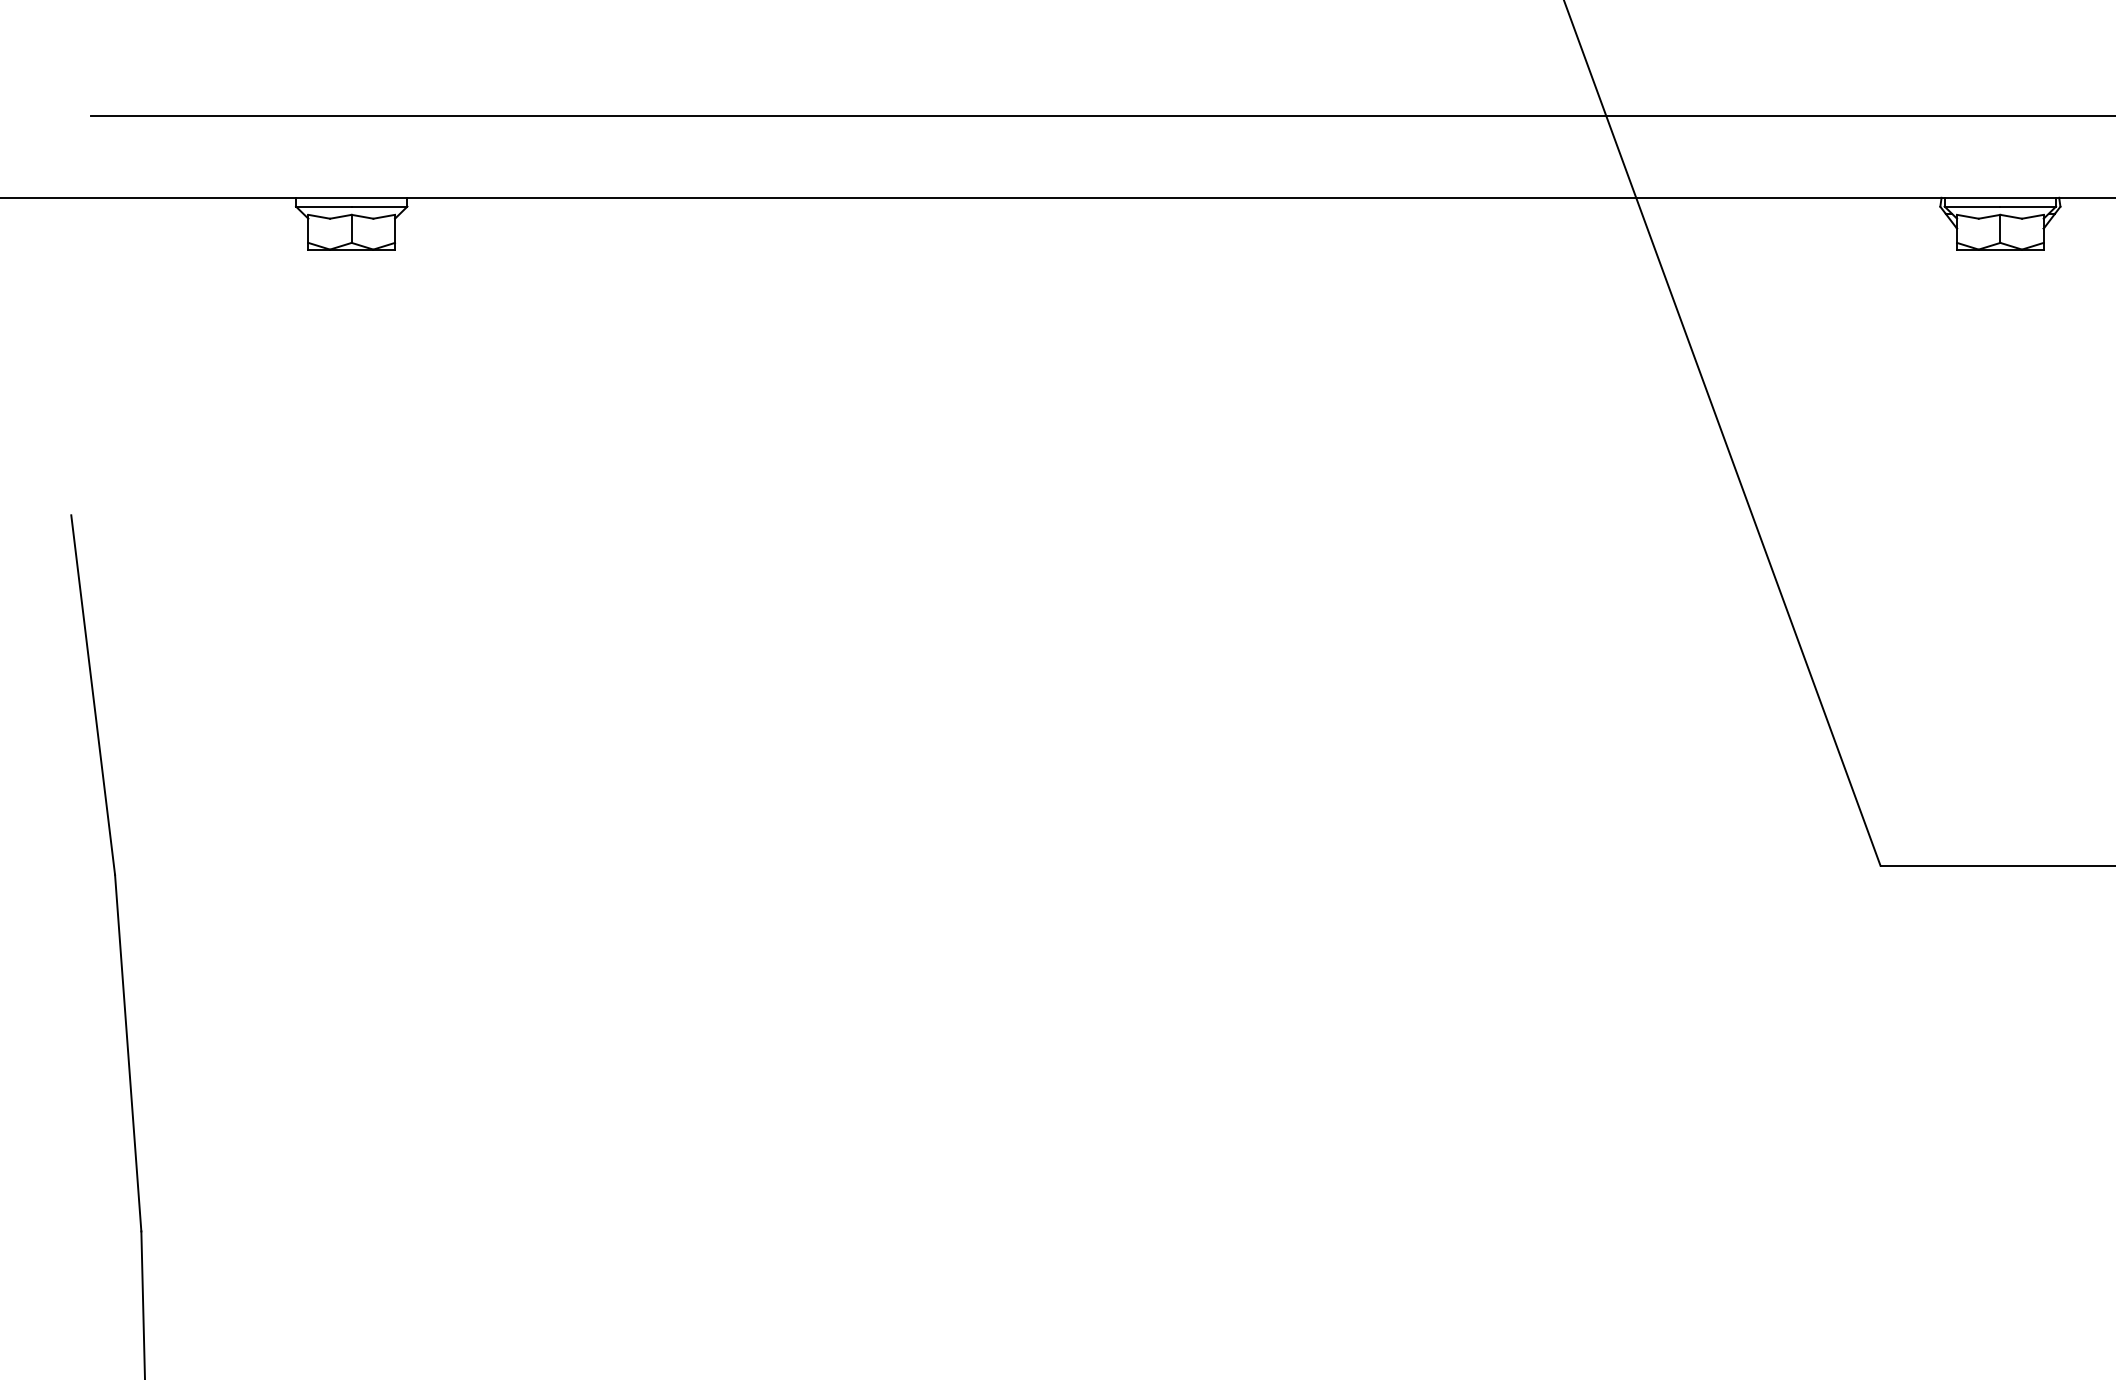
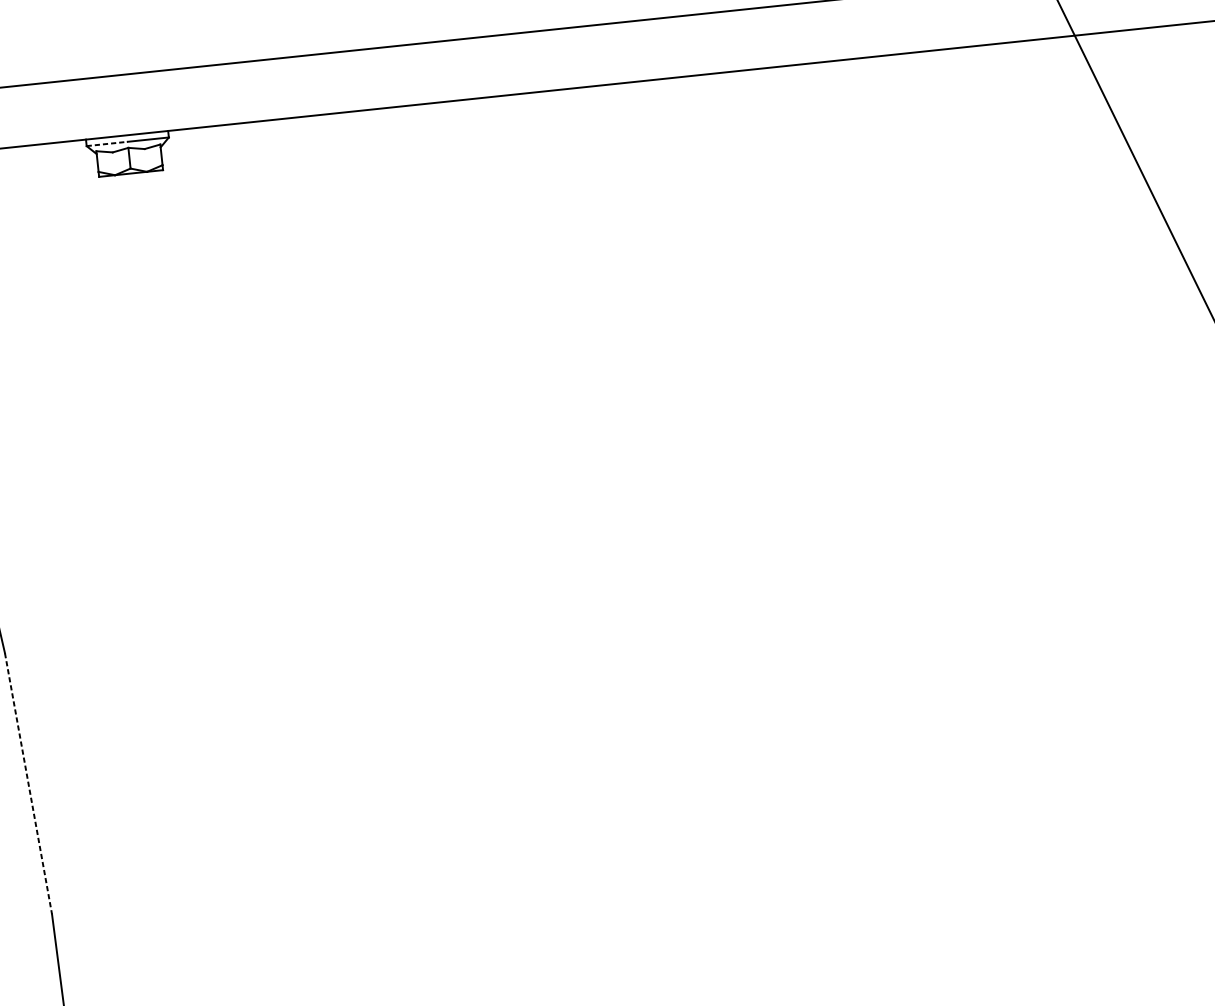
line: (323, 206) -> (106, 143), solid -> dashed
line: (128, 1053) -> (28, 783), solid -> dashed

